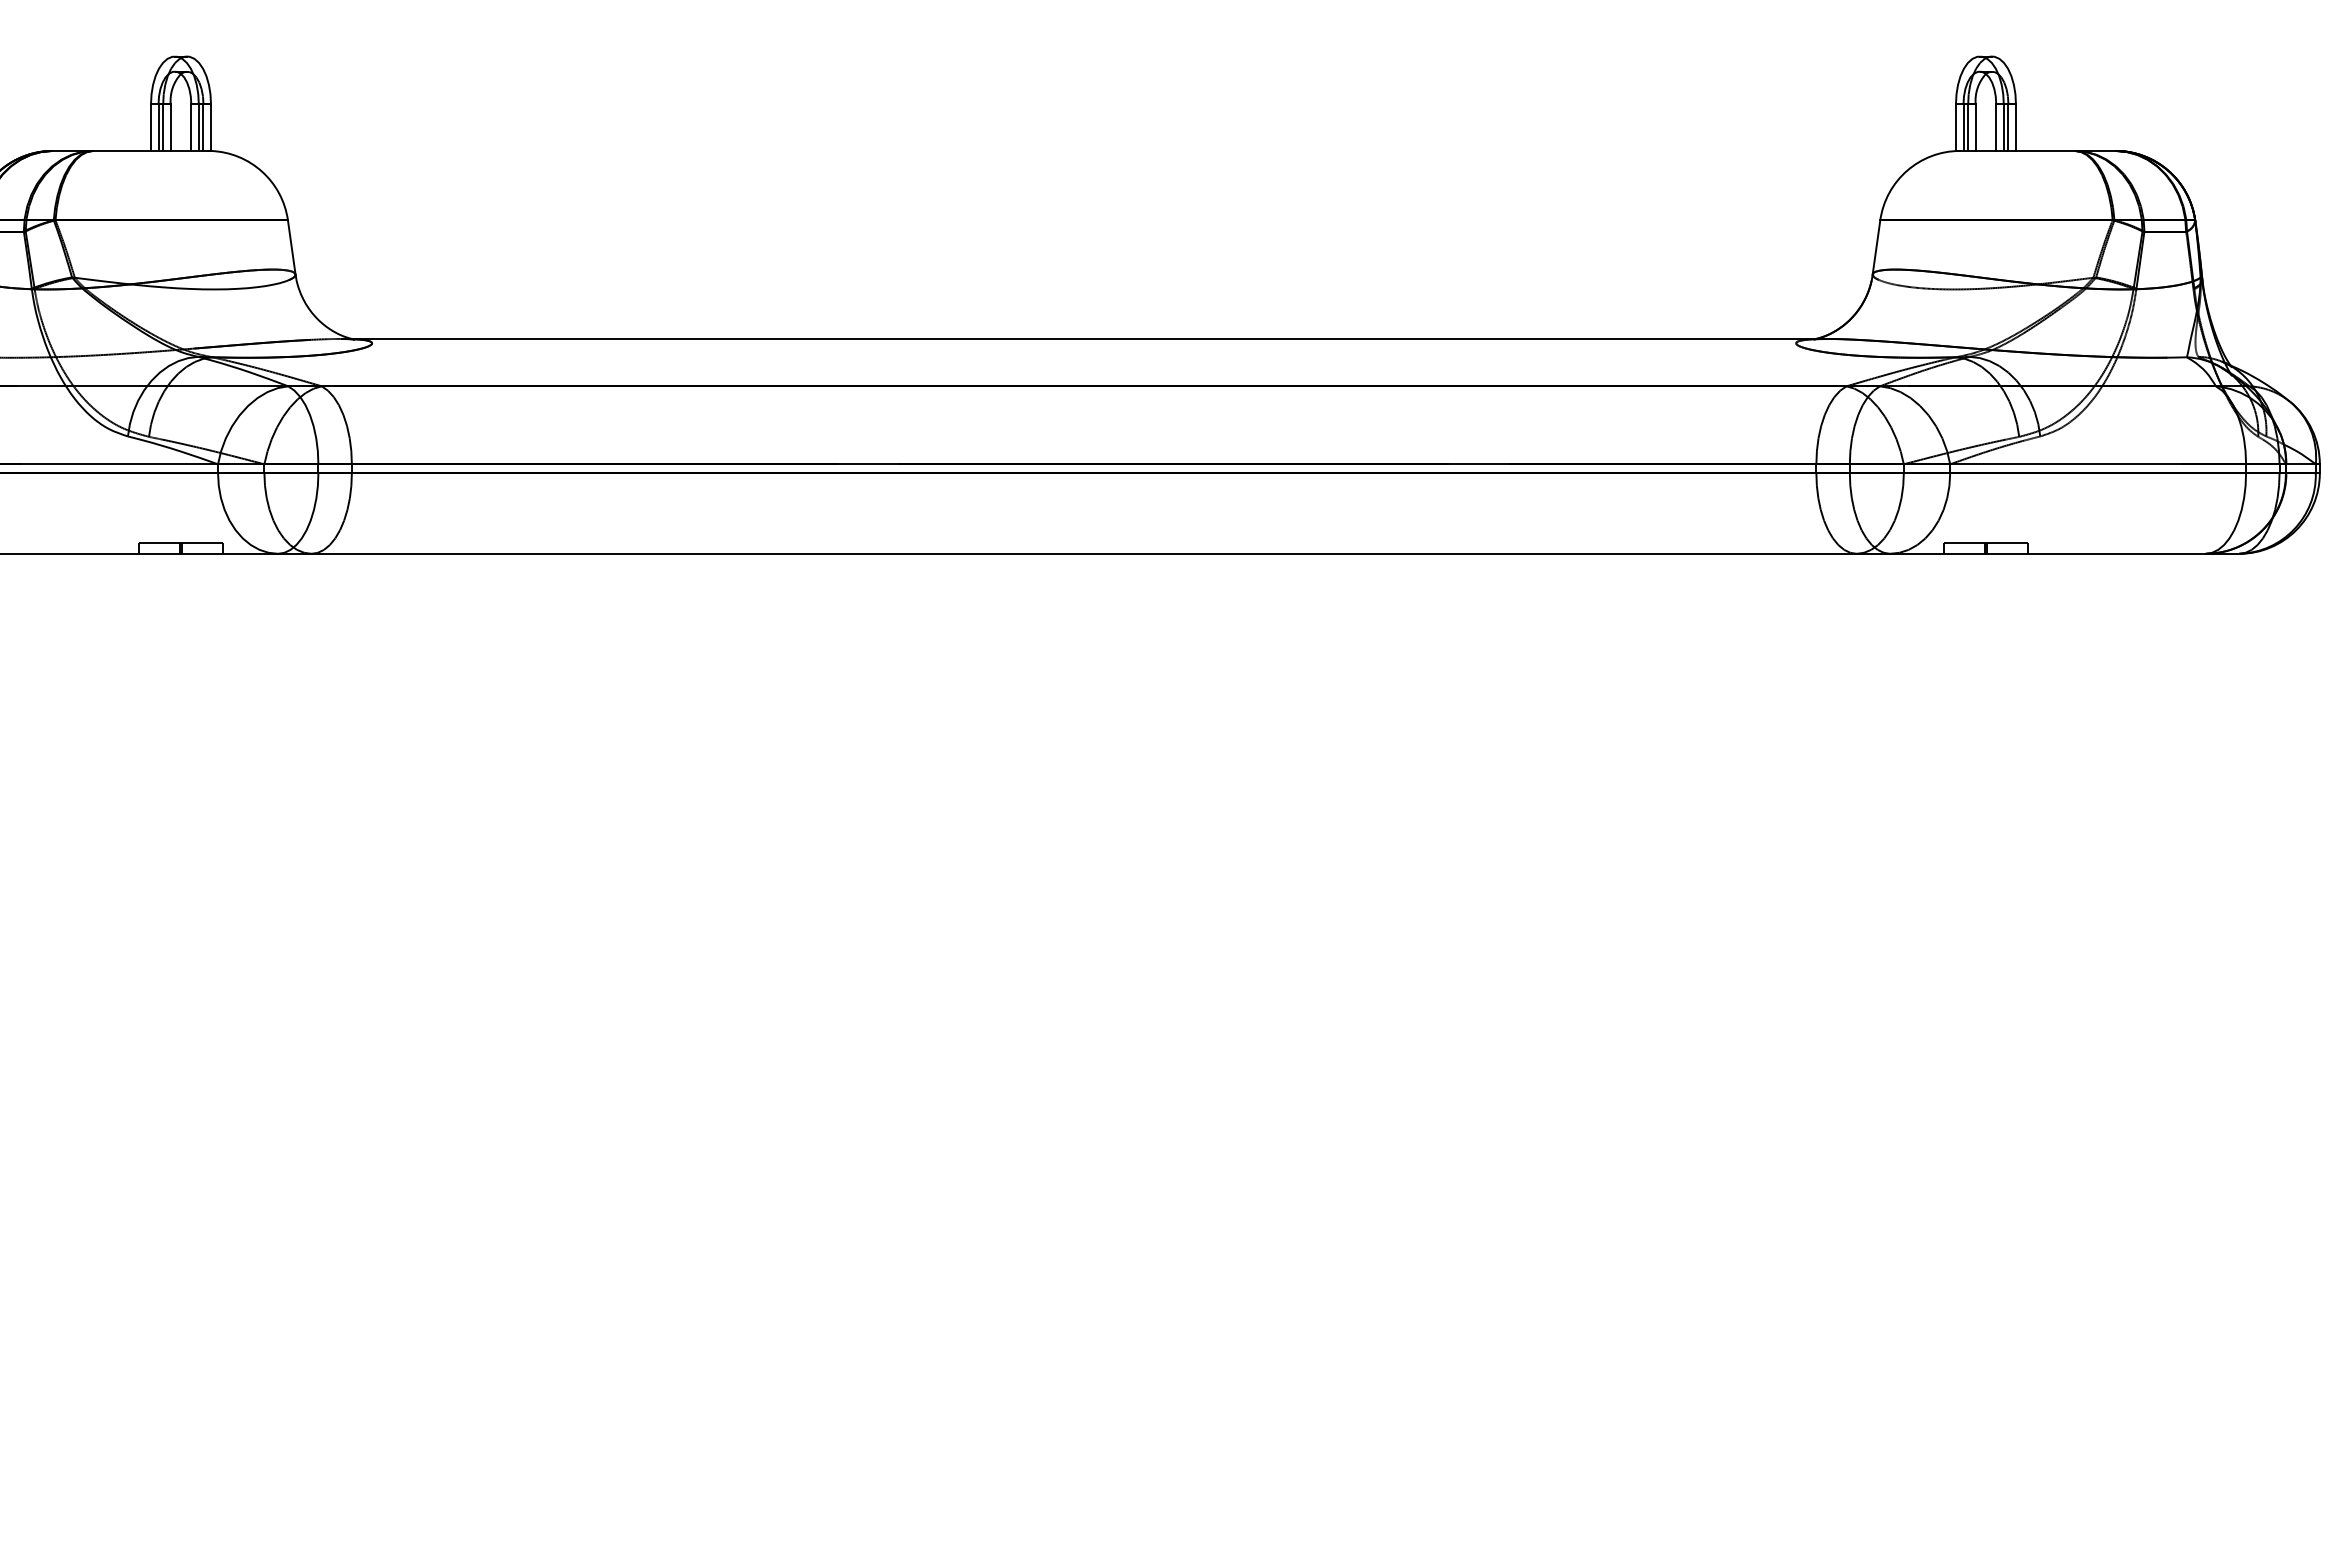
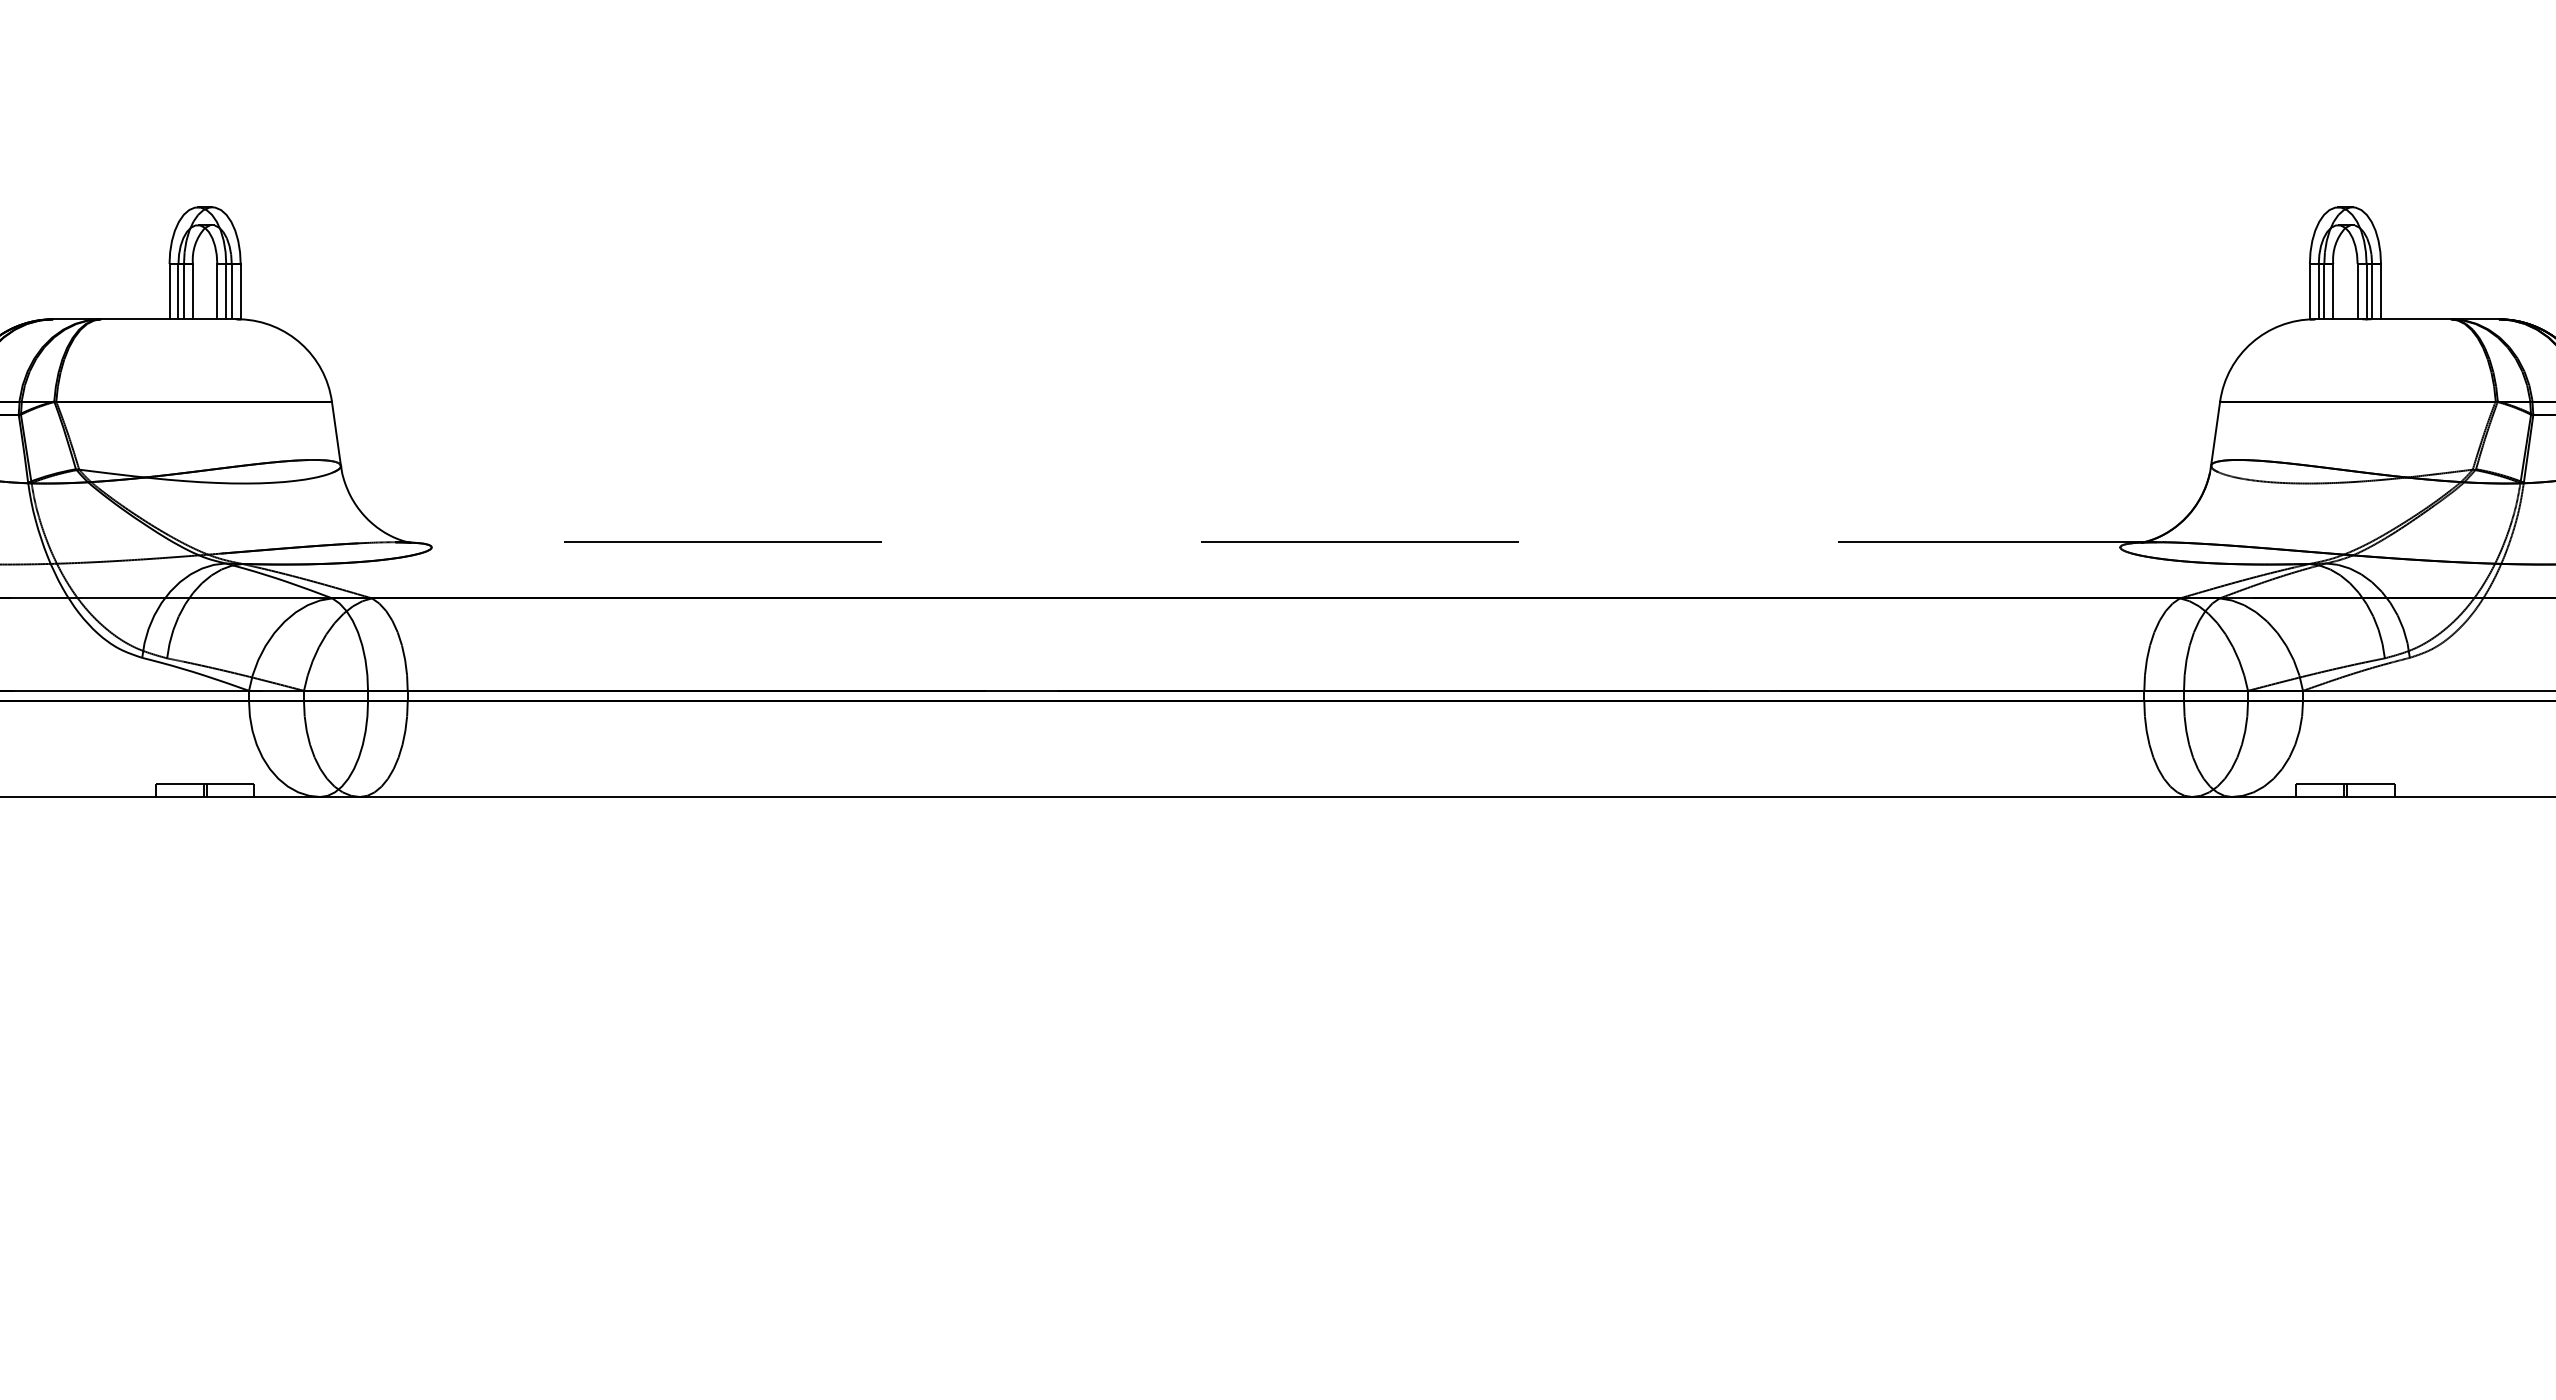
line: (1088, 338) -> (1281, 541), solid -> dashed

